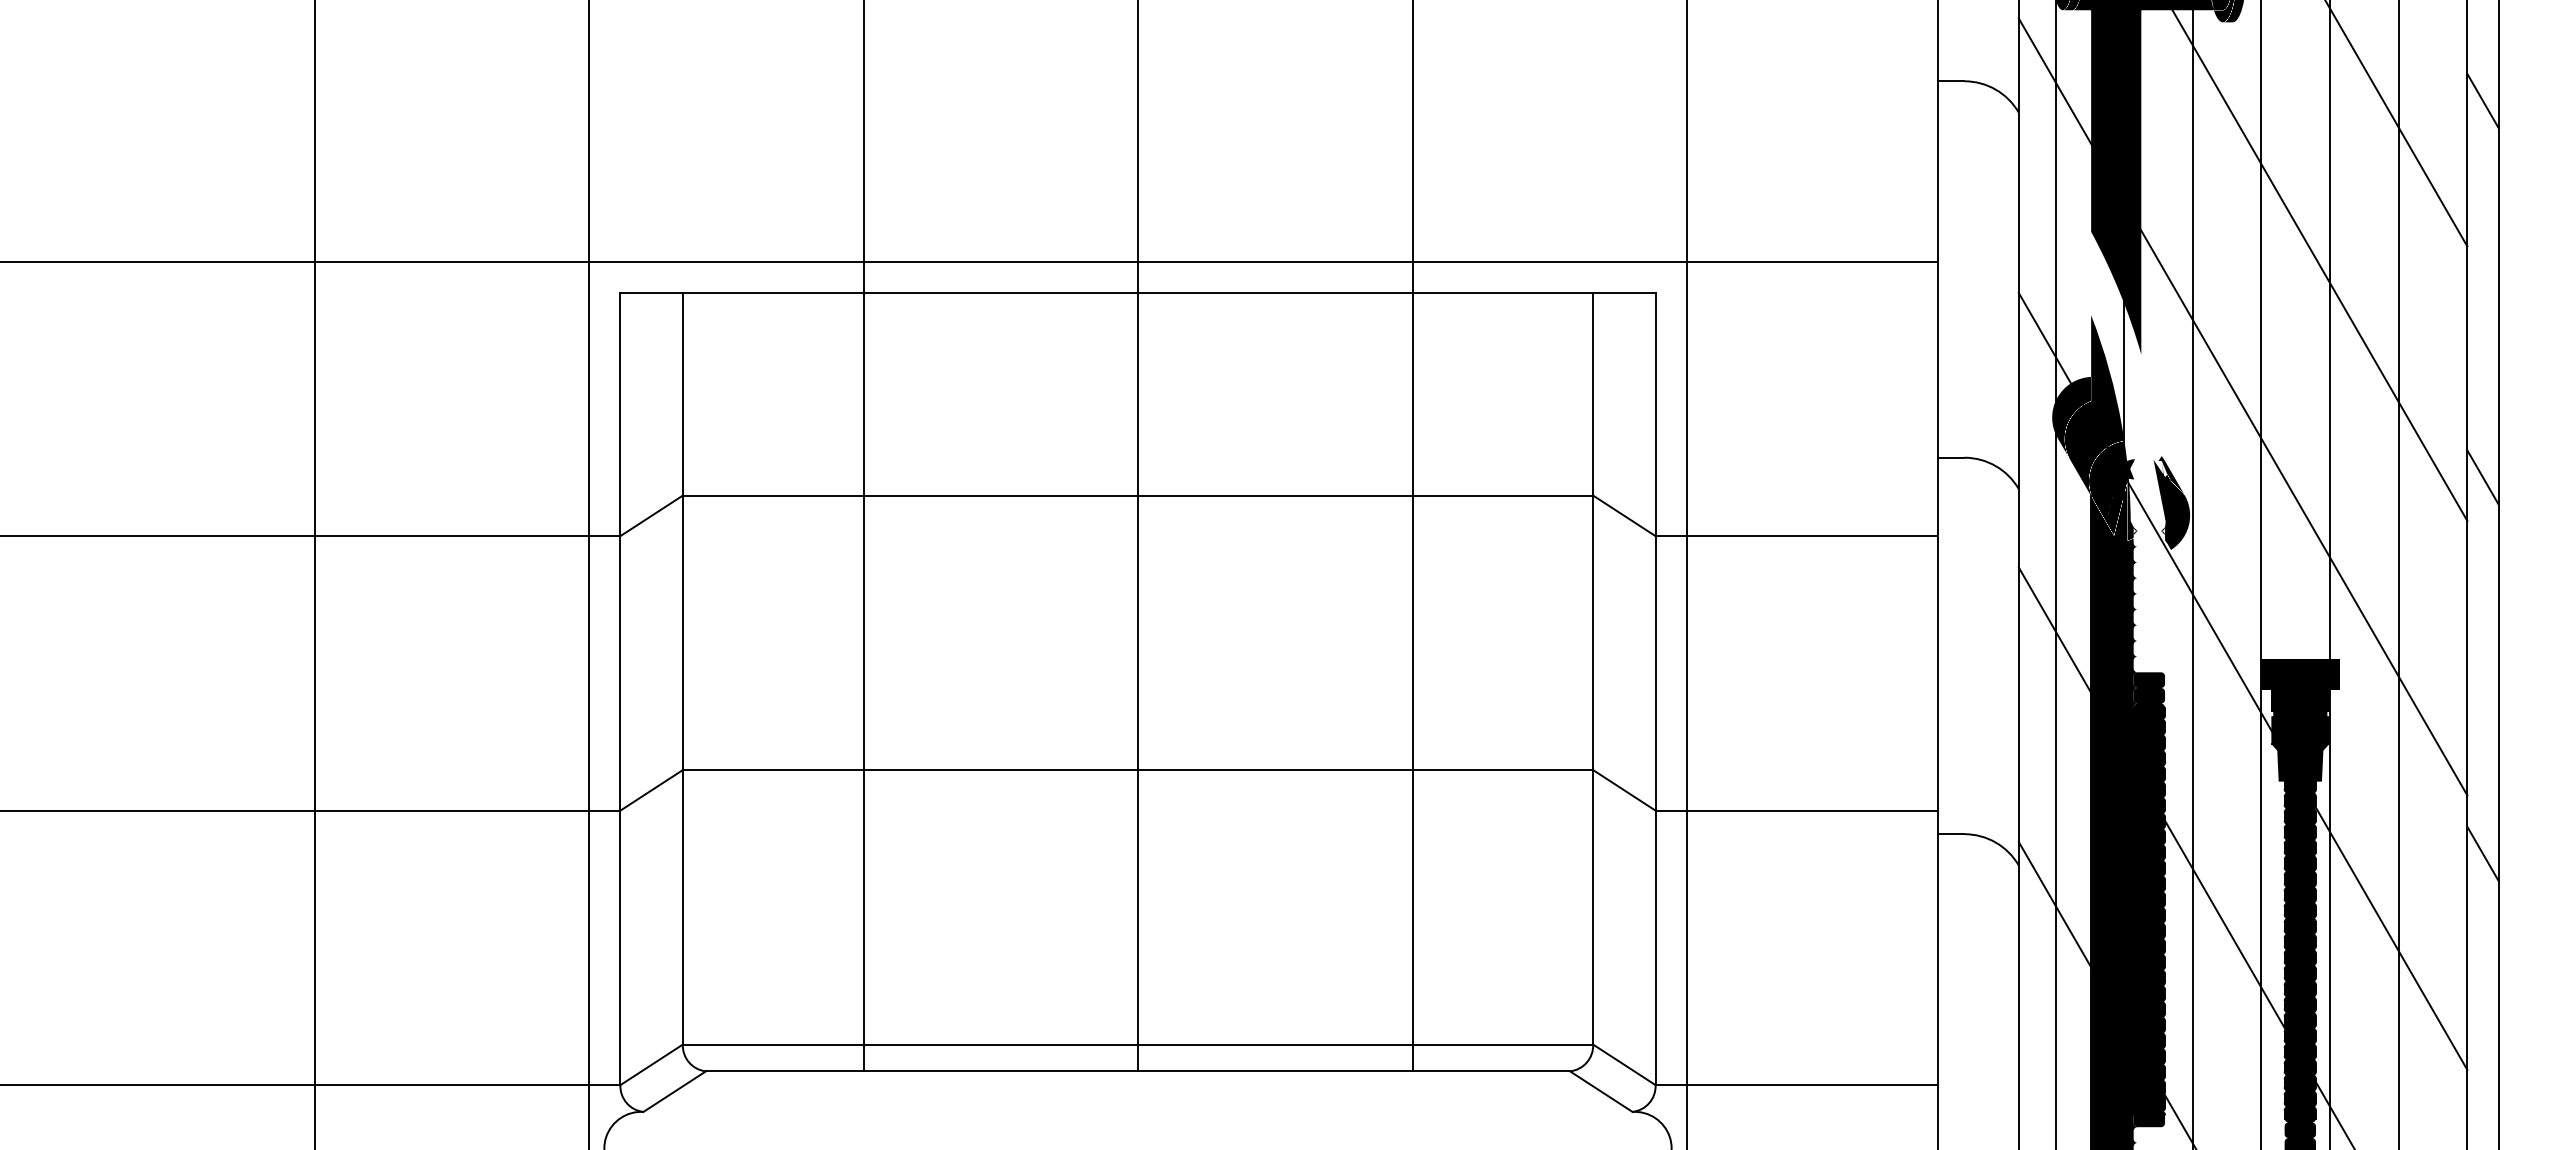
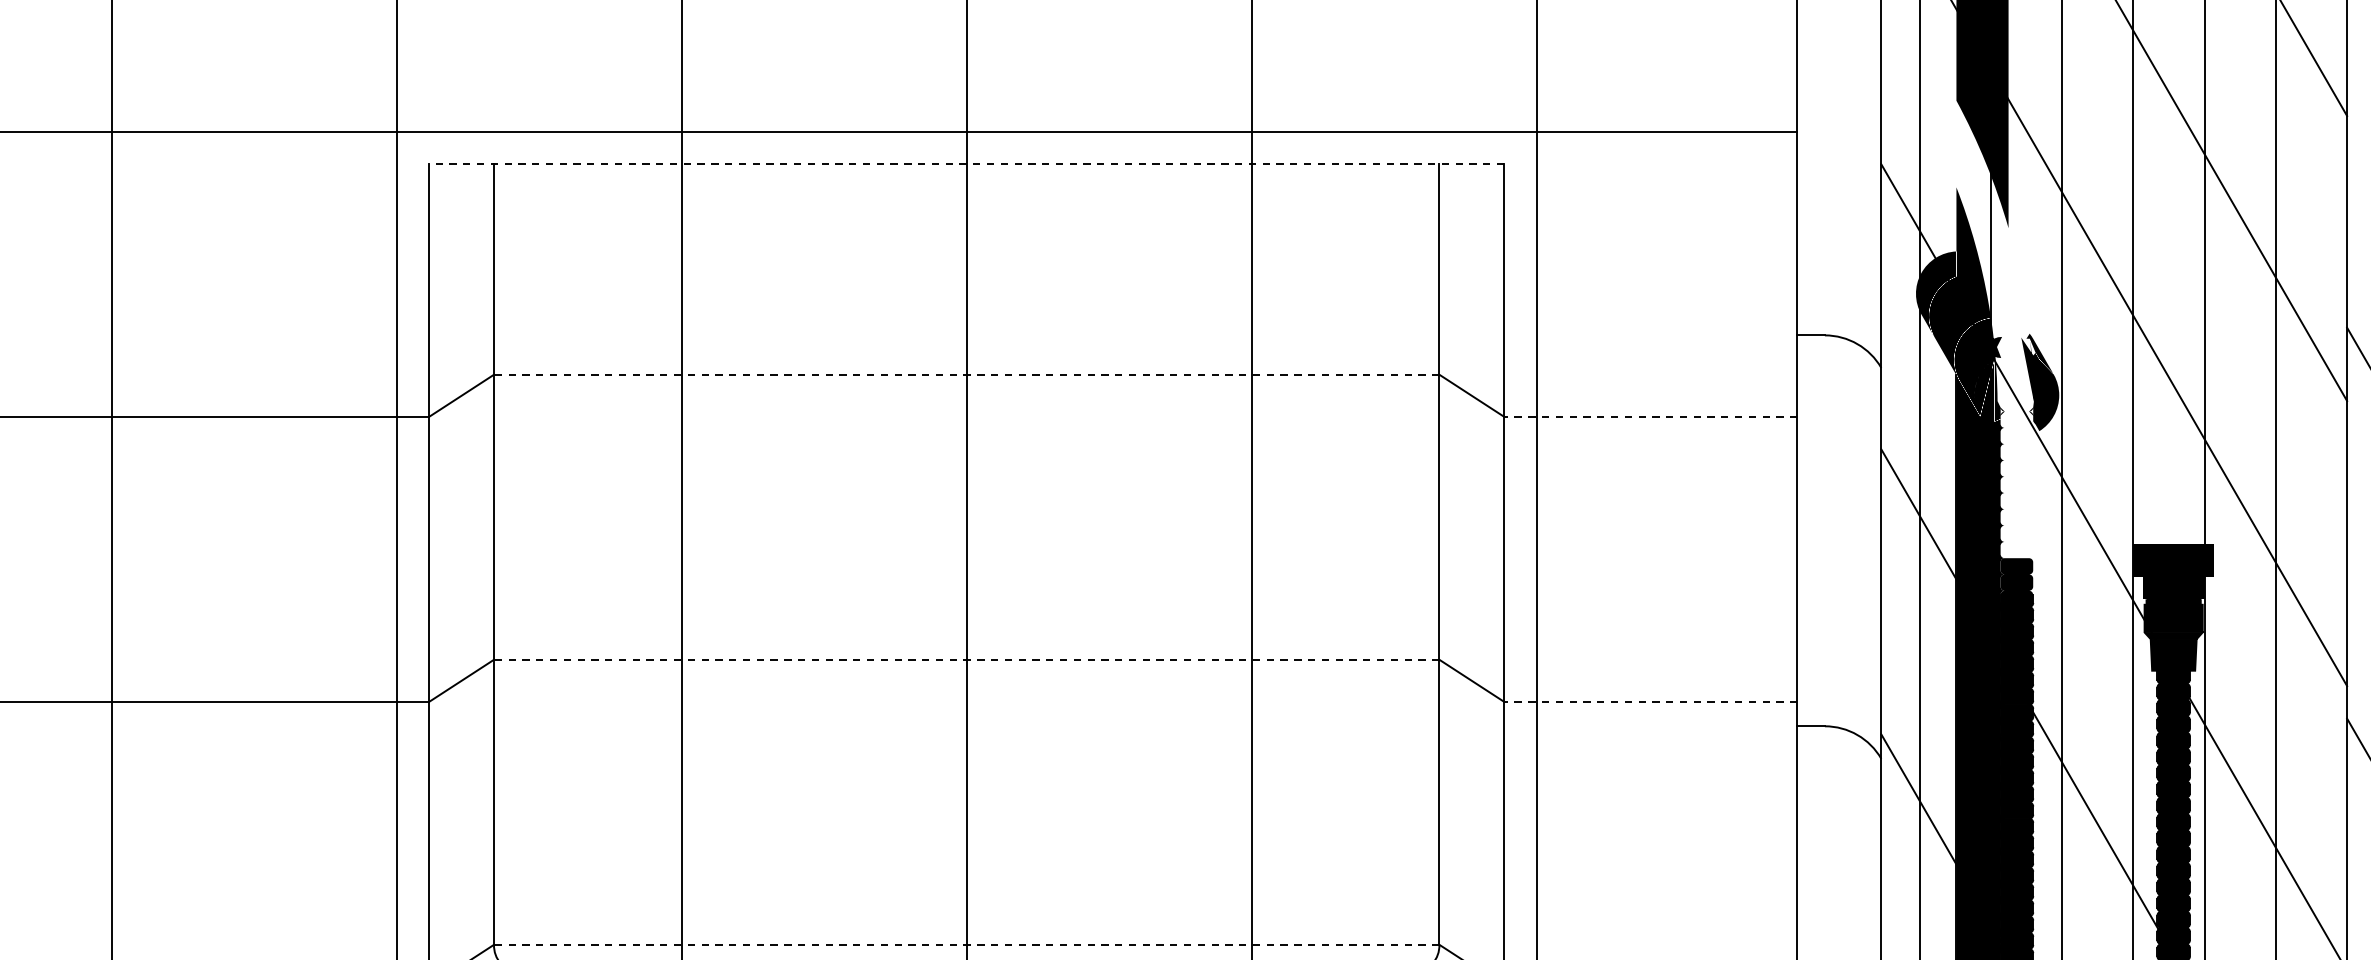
line: (1138, 293) -> (967, 164), solid -> dashed
line: (1137, 495) -> (966, 374), solid -> dashed
line: (1796, 536) -> (1650, 417), solid -> dashed
line: (1137, 770) -> (966, 660), solid -> dashed
line: (1796, 810) -> (1650, 701), solid -> dashed
line: (1137, 1044) -> (966, 944), solid -> dashed

